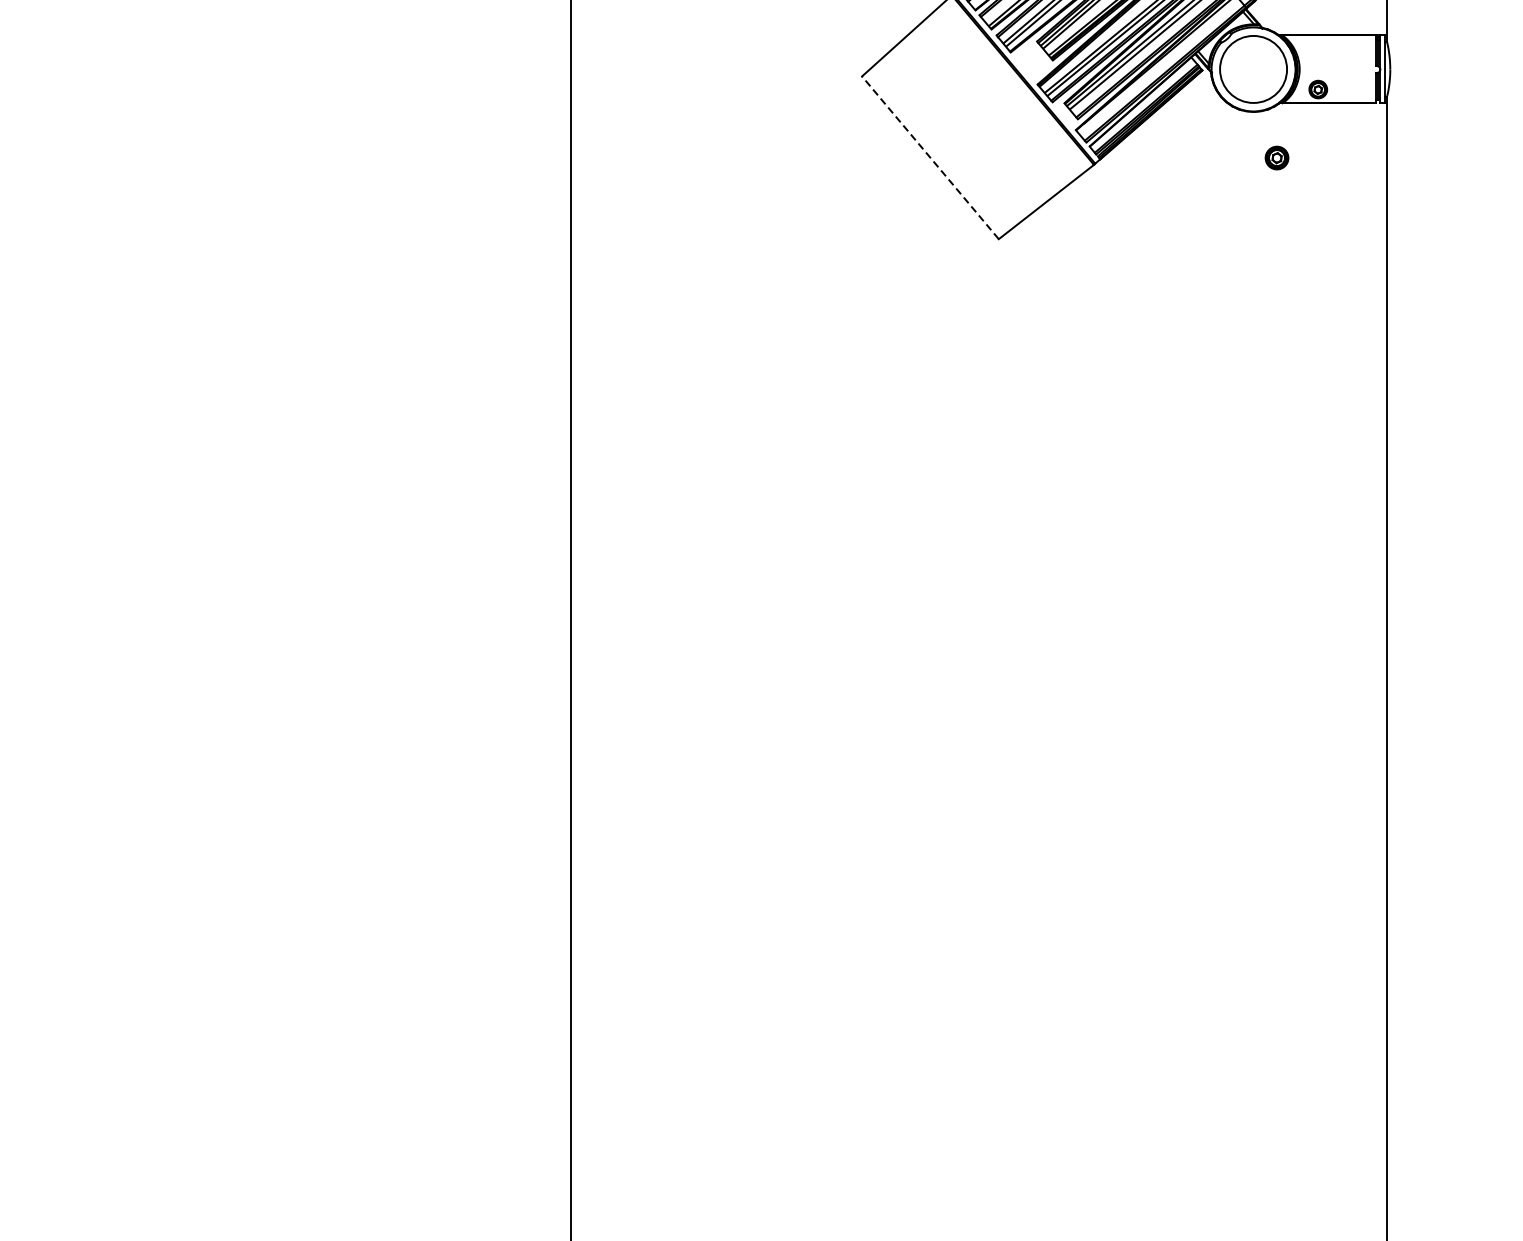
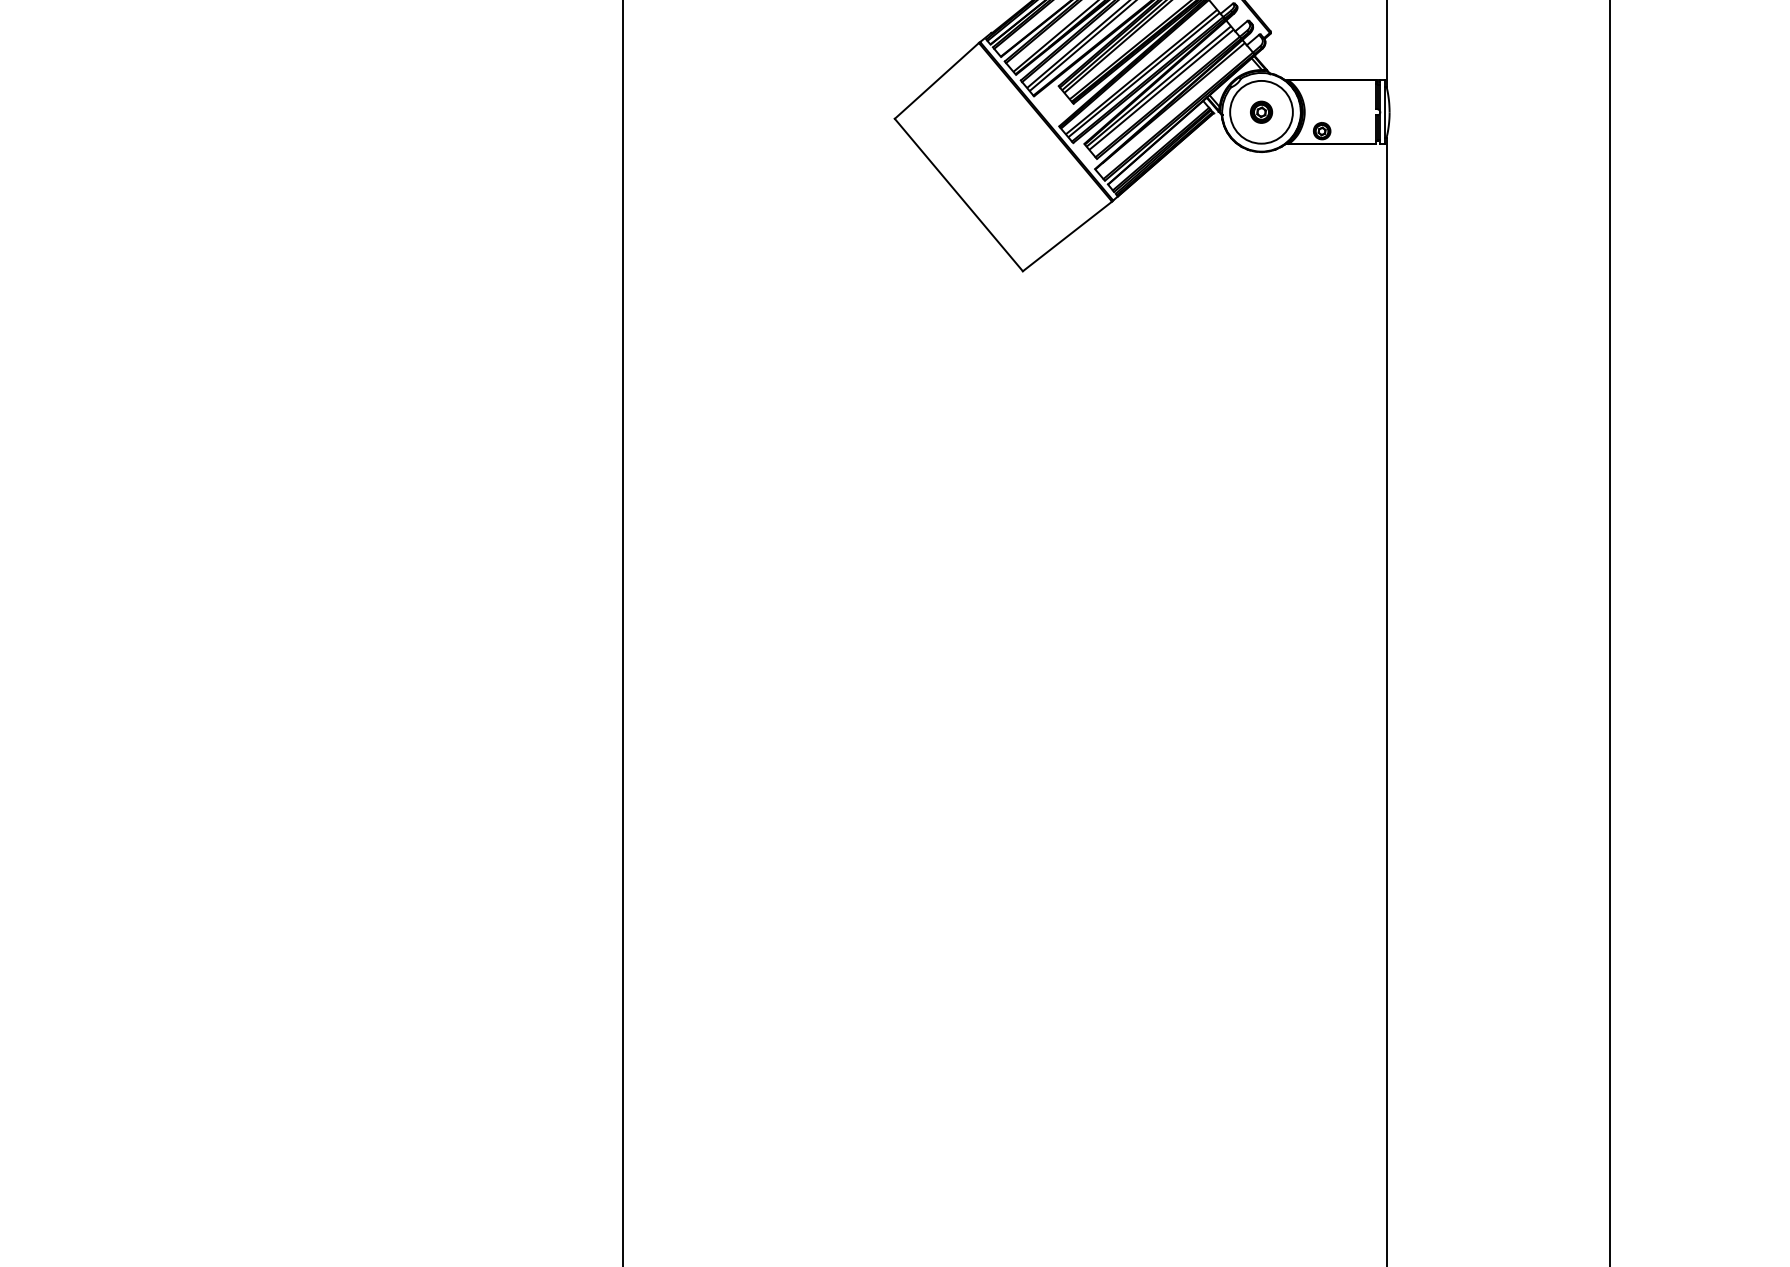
part: (1277, 157) -> (1261, 111), moved
line: (930, 158) -> (958, 195), dashed -> solid

